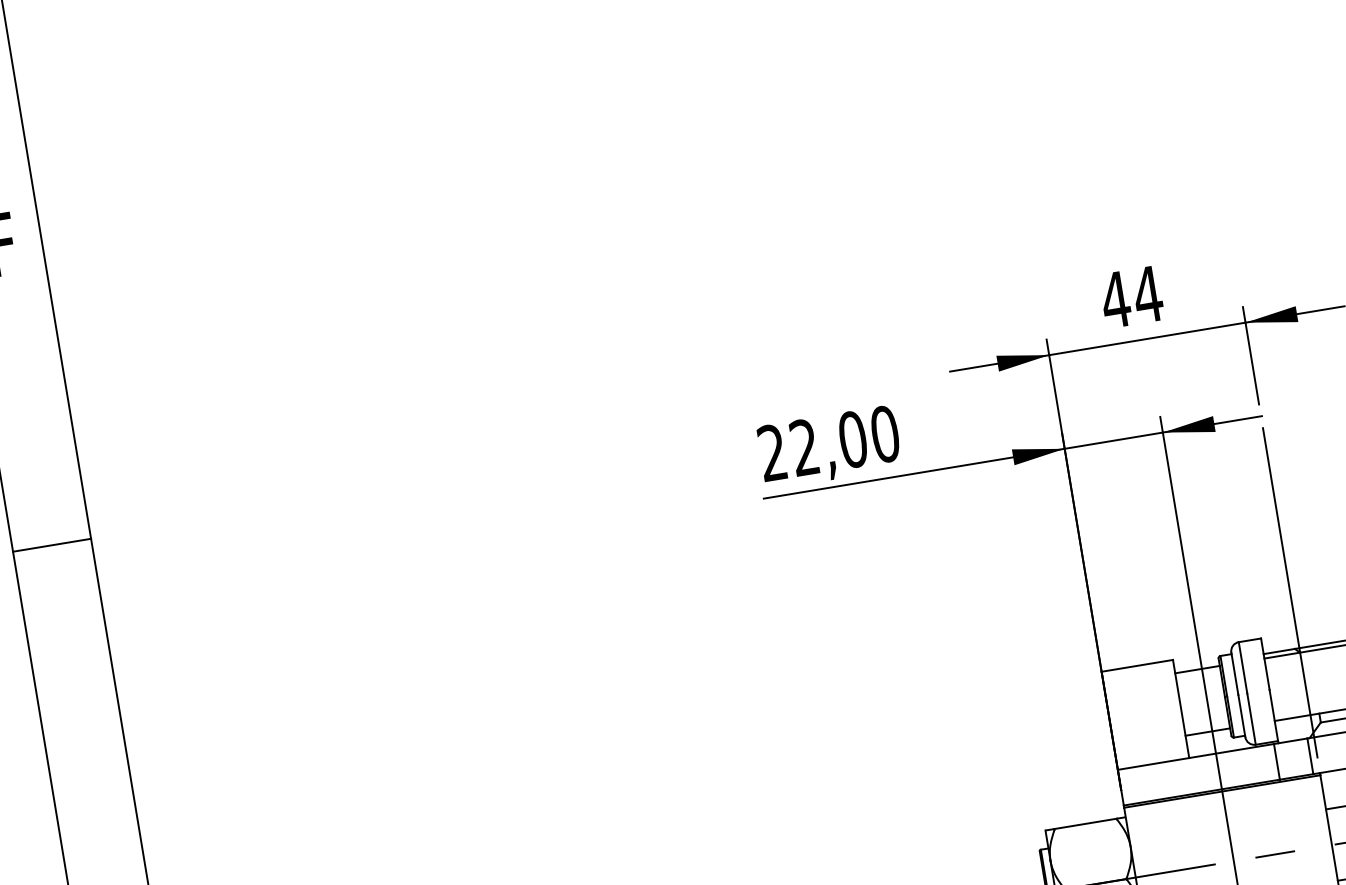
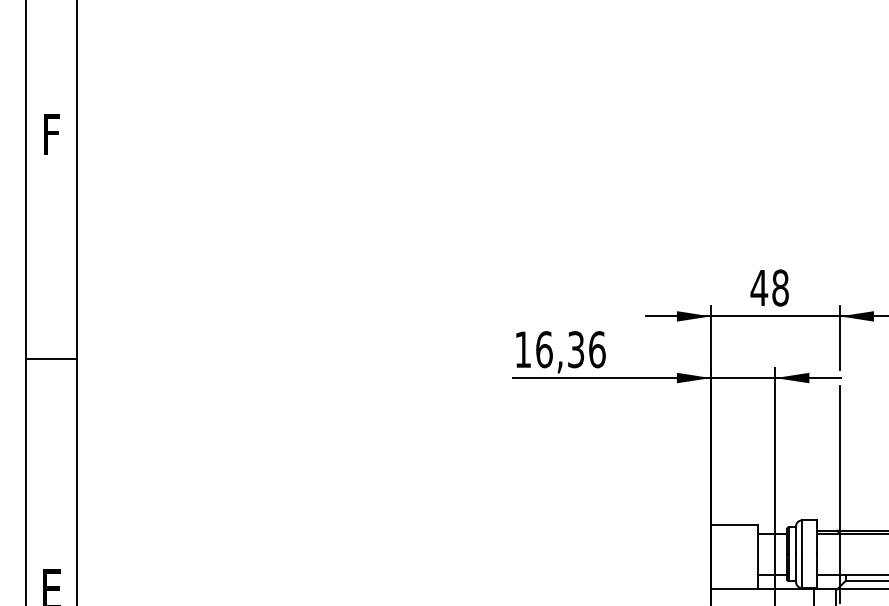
text: (1147, 293) -> (780, 287), 44 -> 48
text: (829, 443) -> (560, 349), 22,00 -> 16,36
line: (51, 545) -> (51, 359), moved

